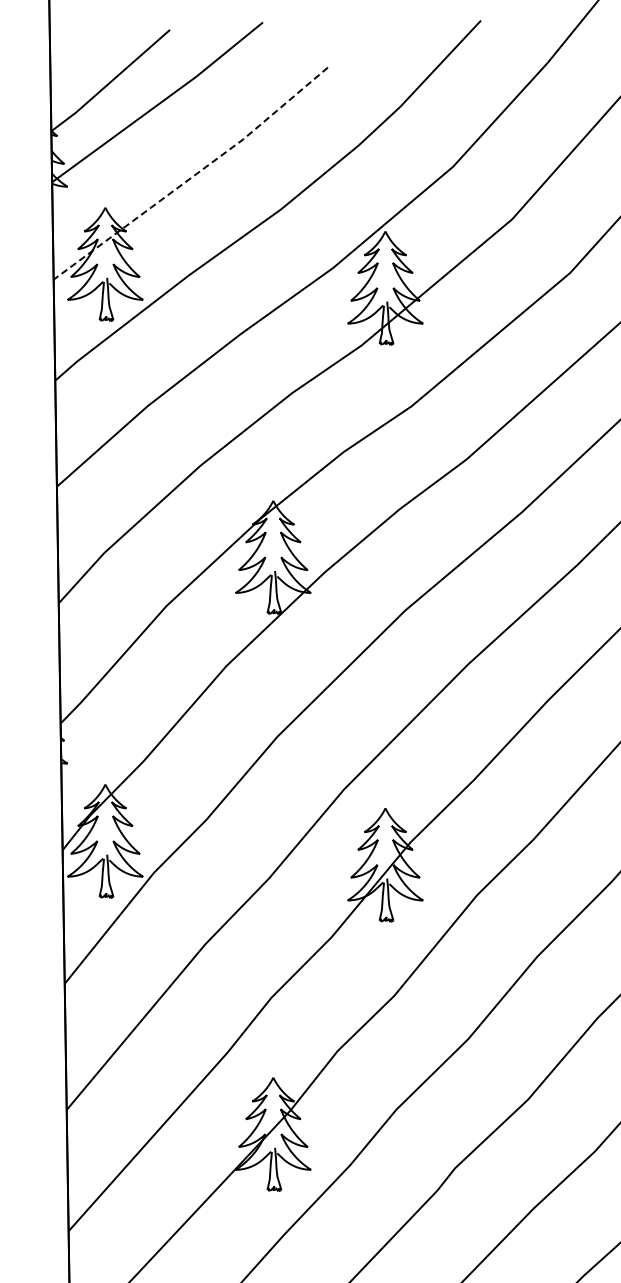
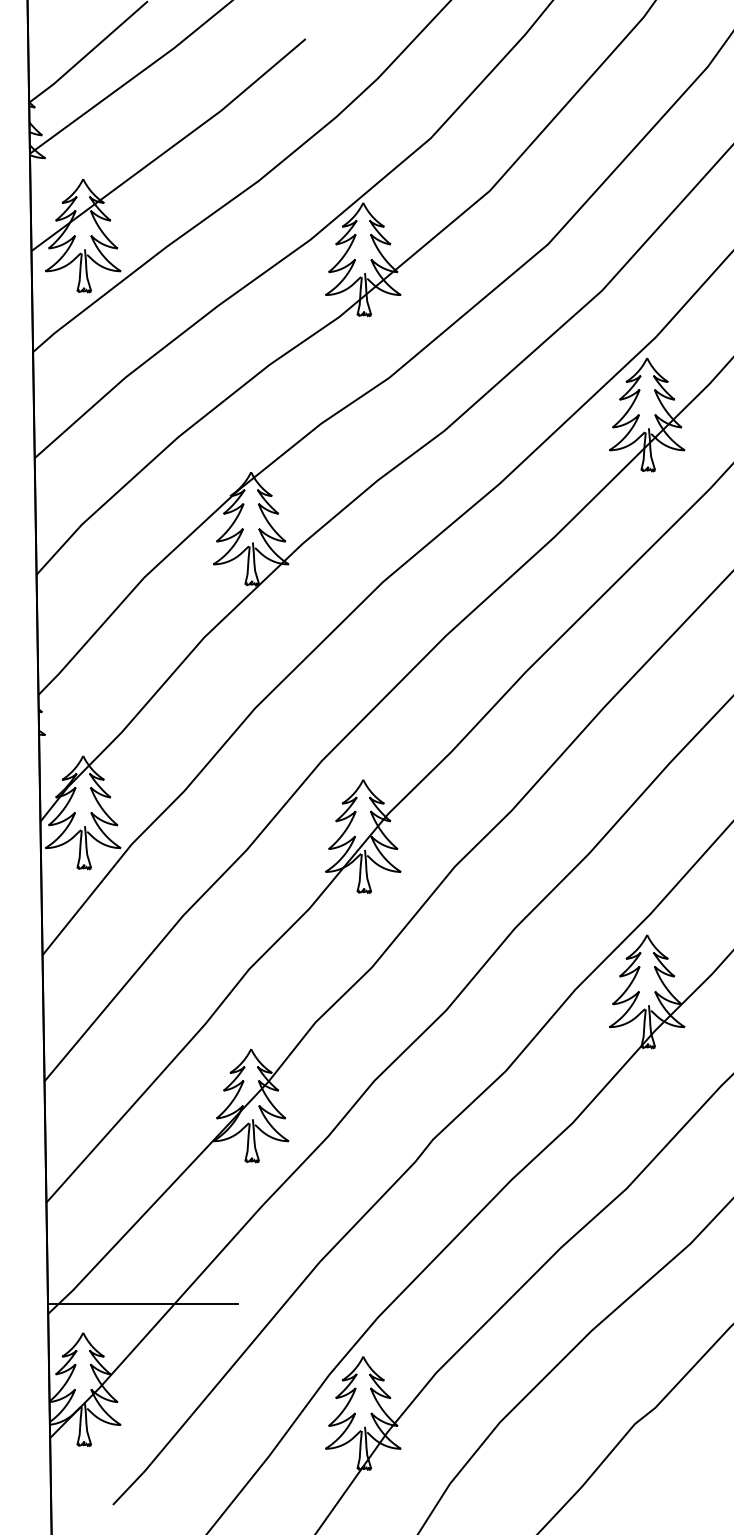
line: (193, 176) -> (171, 147), dashed -> solid

